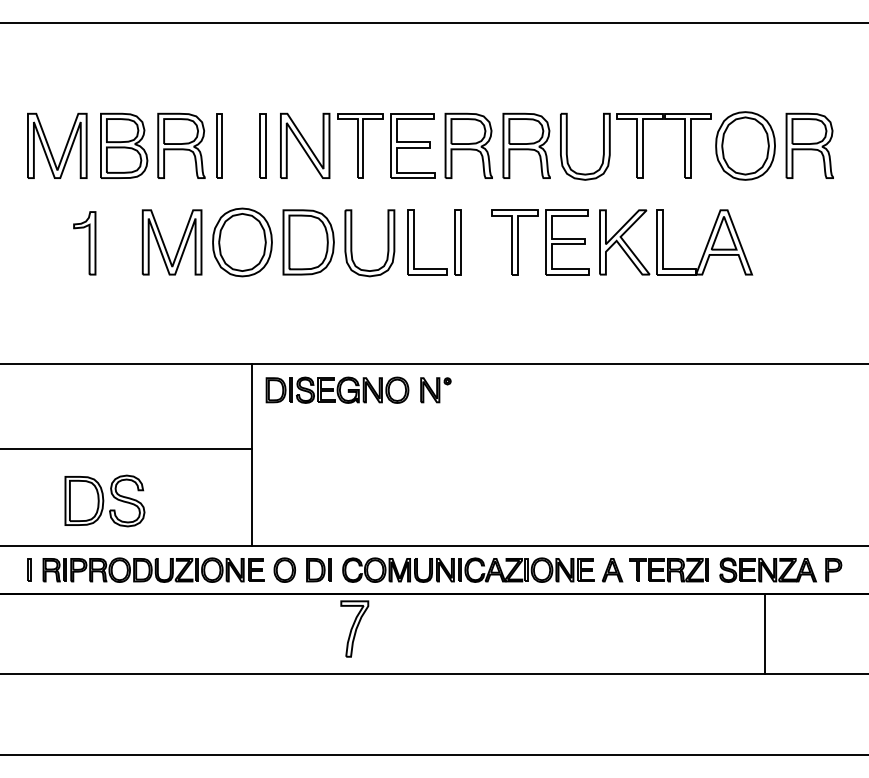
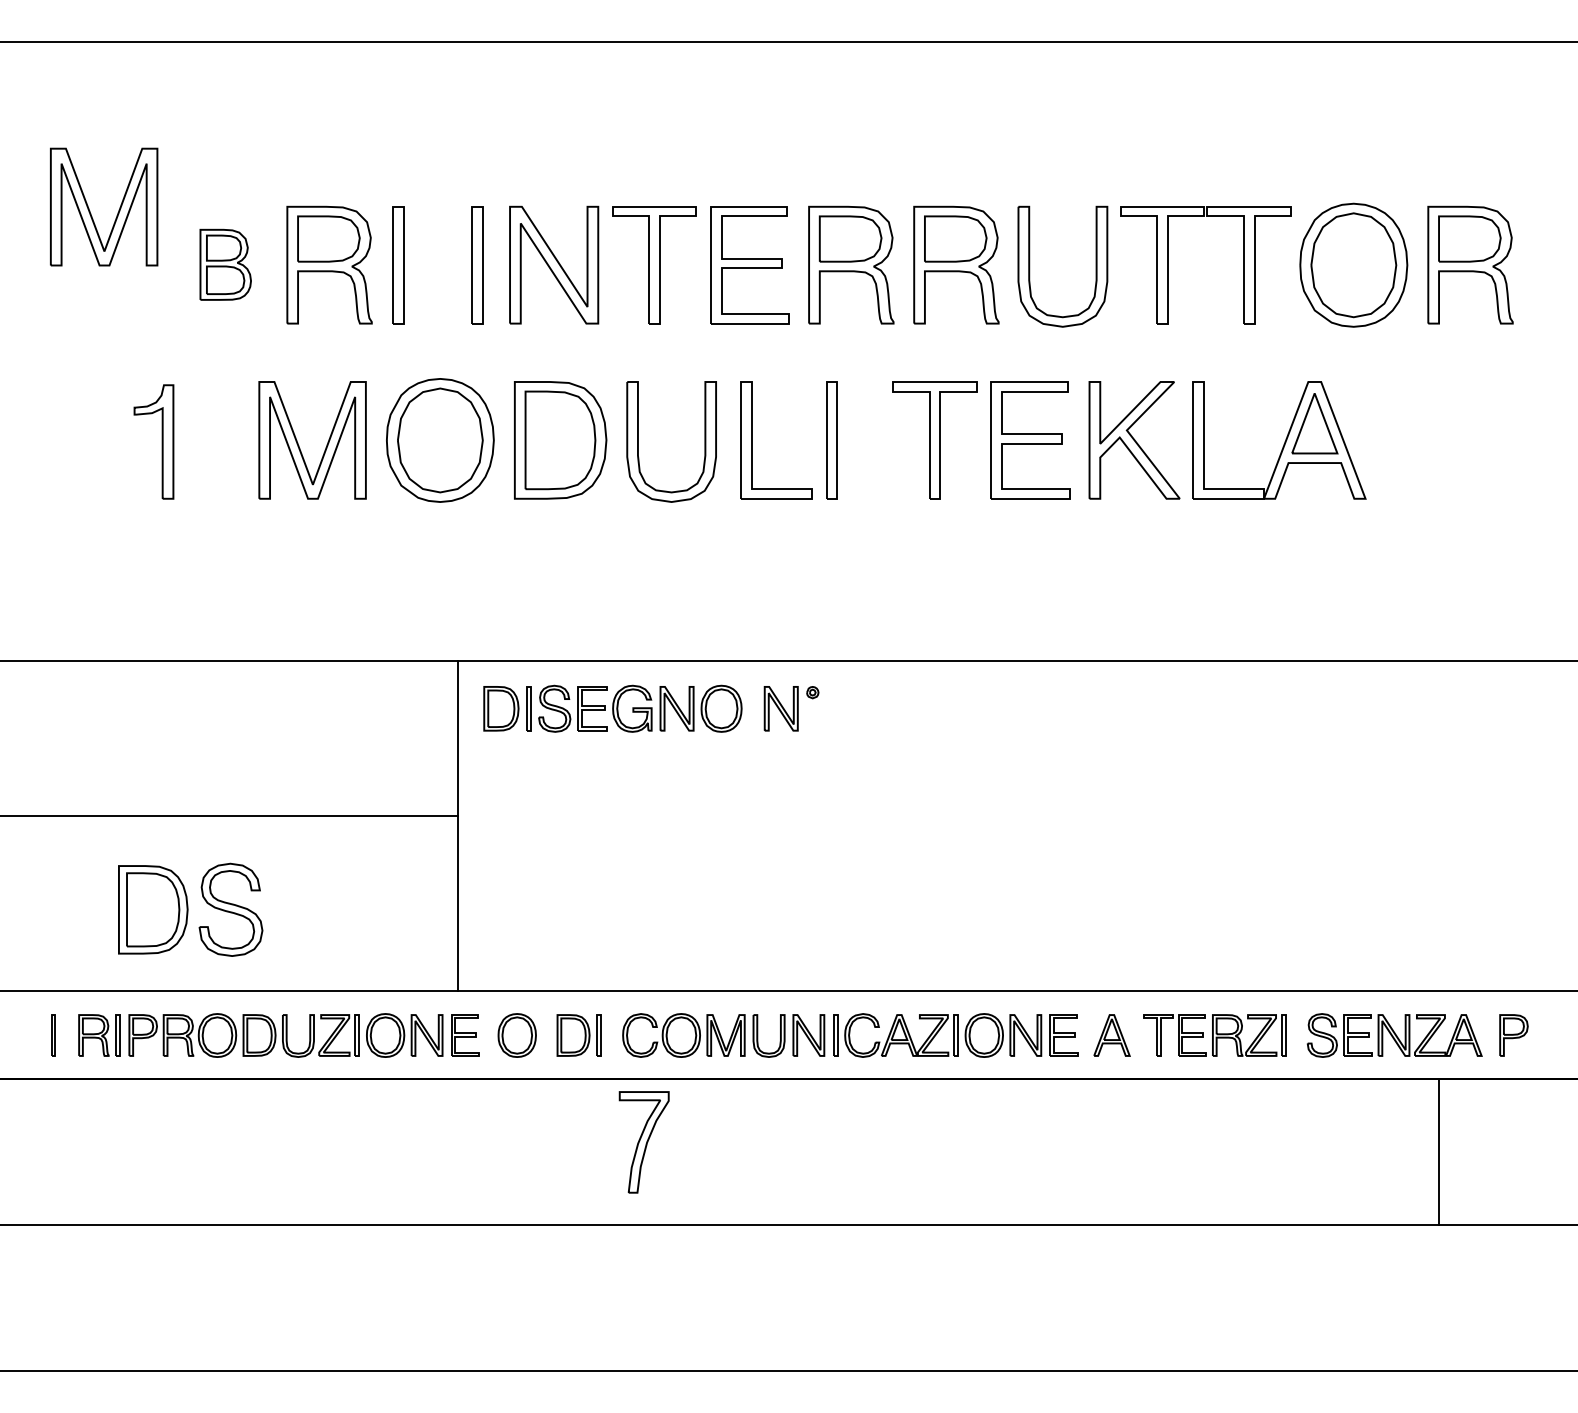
part: (124, 145) -> (226, 264), size x0.6
part: (50, 148) -> (91, 211), moved
line: (764, 634) -> (1439, 1152), moved

